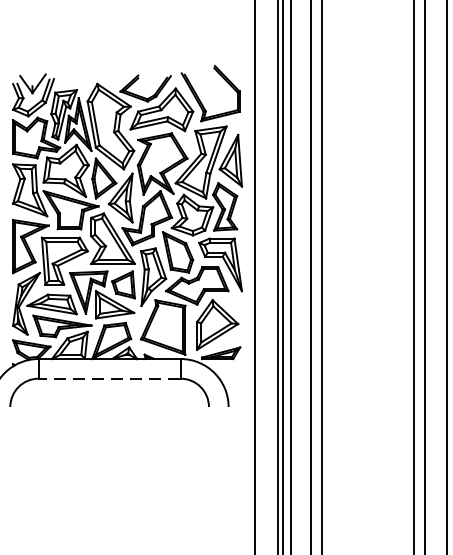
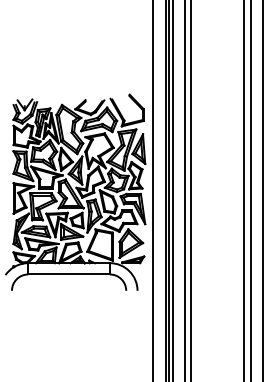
line: (110, 378) -> (69, 274), dashed -> solid

